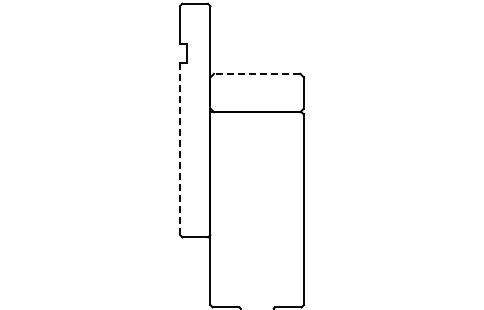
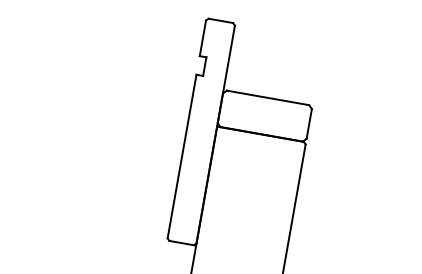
line: (256, 73) -> (267, 97), dashed -> solid
line: (180, 149) -> (182, 157), dashed -> solid

